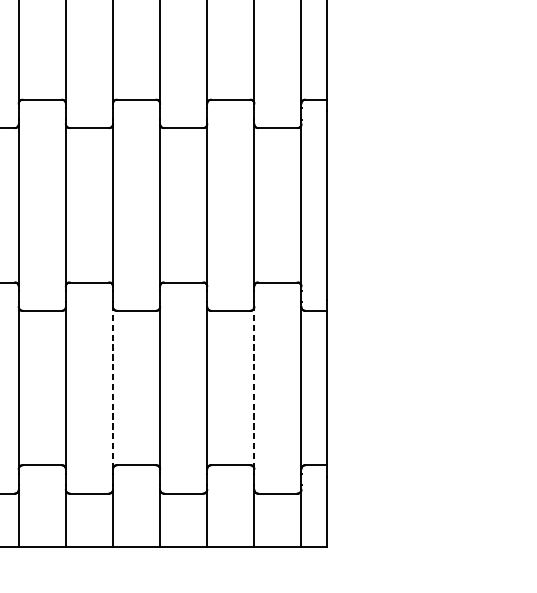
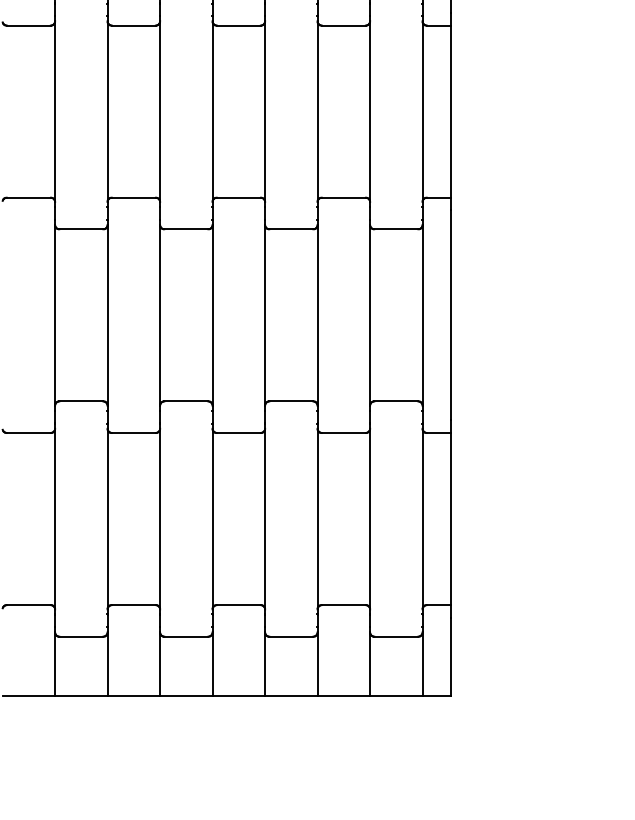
line: (112, 387) -> (212, 518), dashed -> solid
line: (254, 387) -> (370, 518), dashed -> solid

